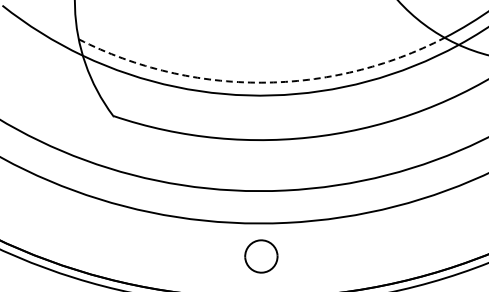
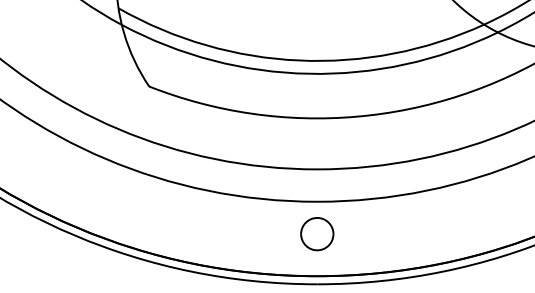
arc: (262, 82) -> (299, 60), dashed -> solid
part: (261, 256) -> (317, 234), moved

